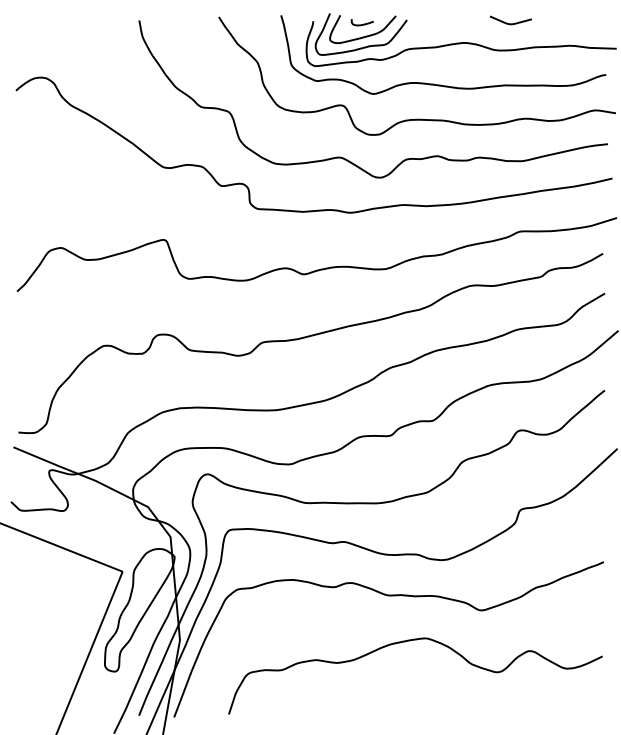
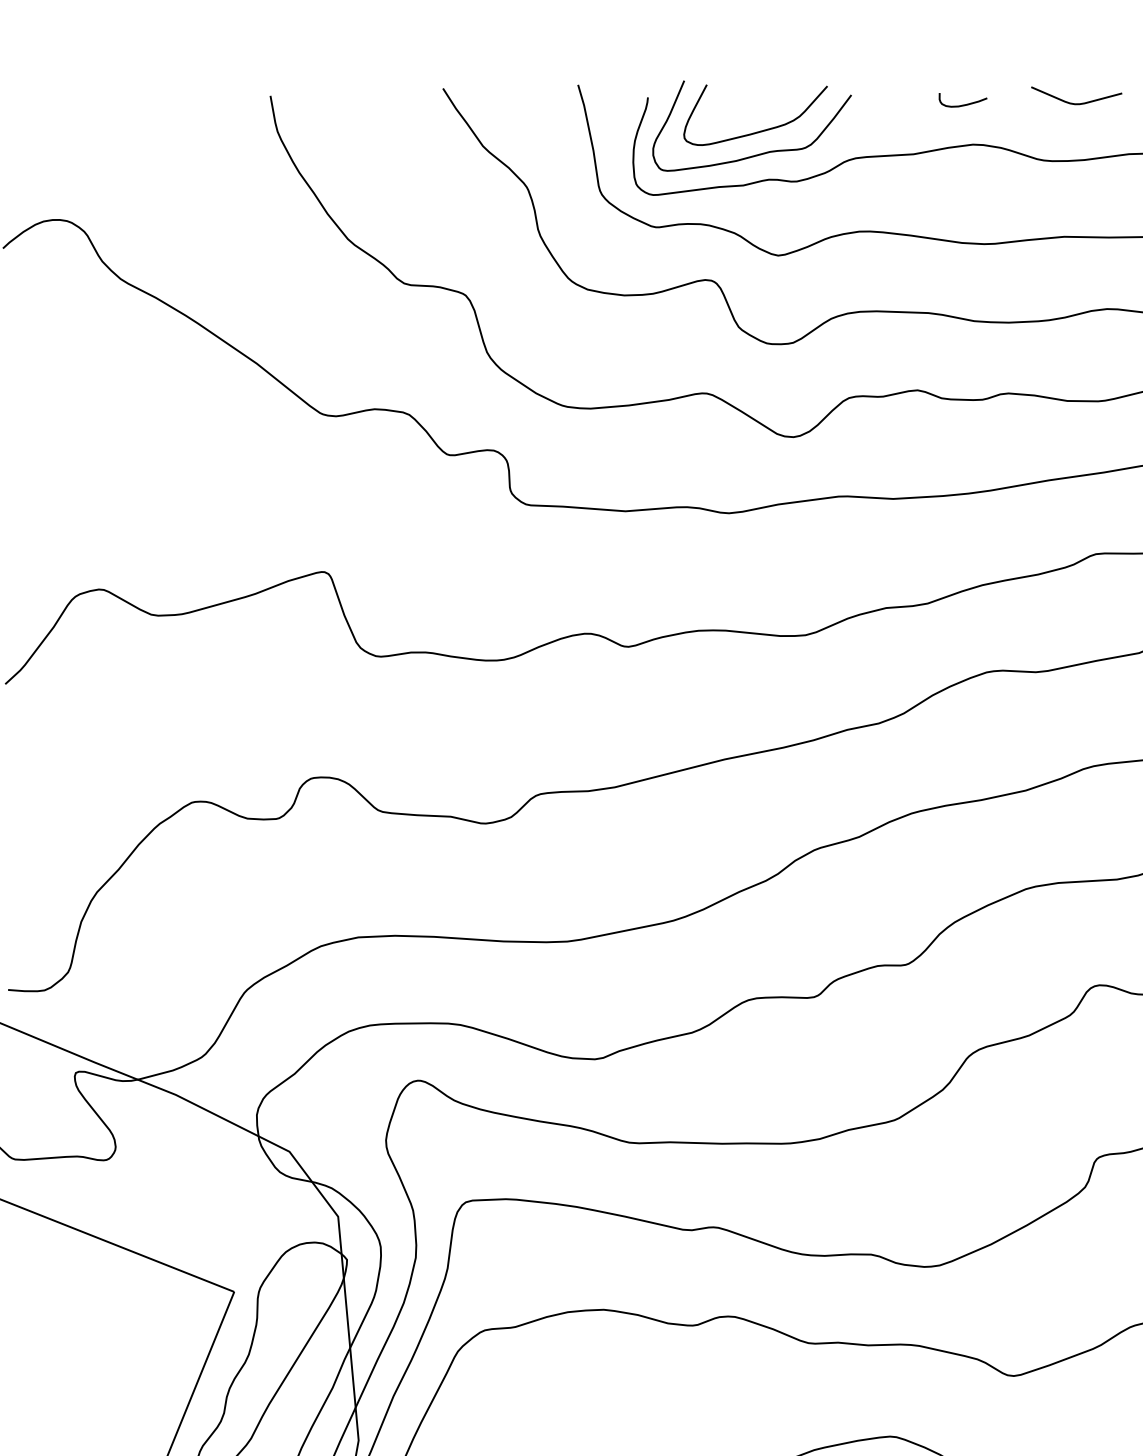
curve: (361, 24) -> (960, 104), moved

